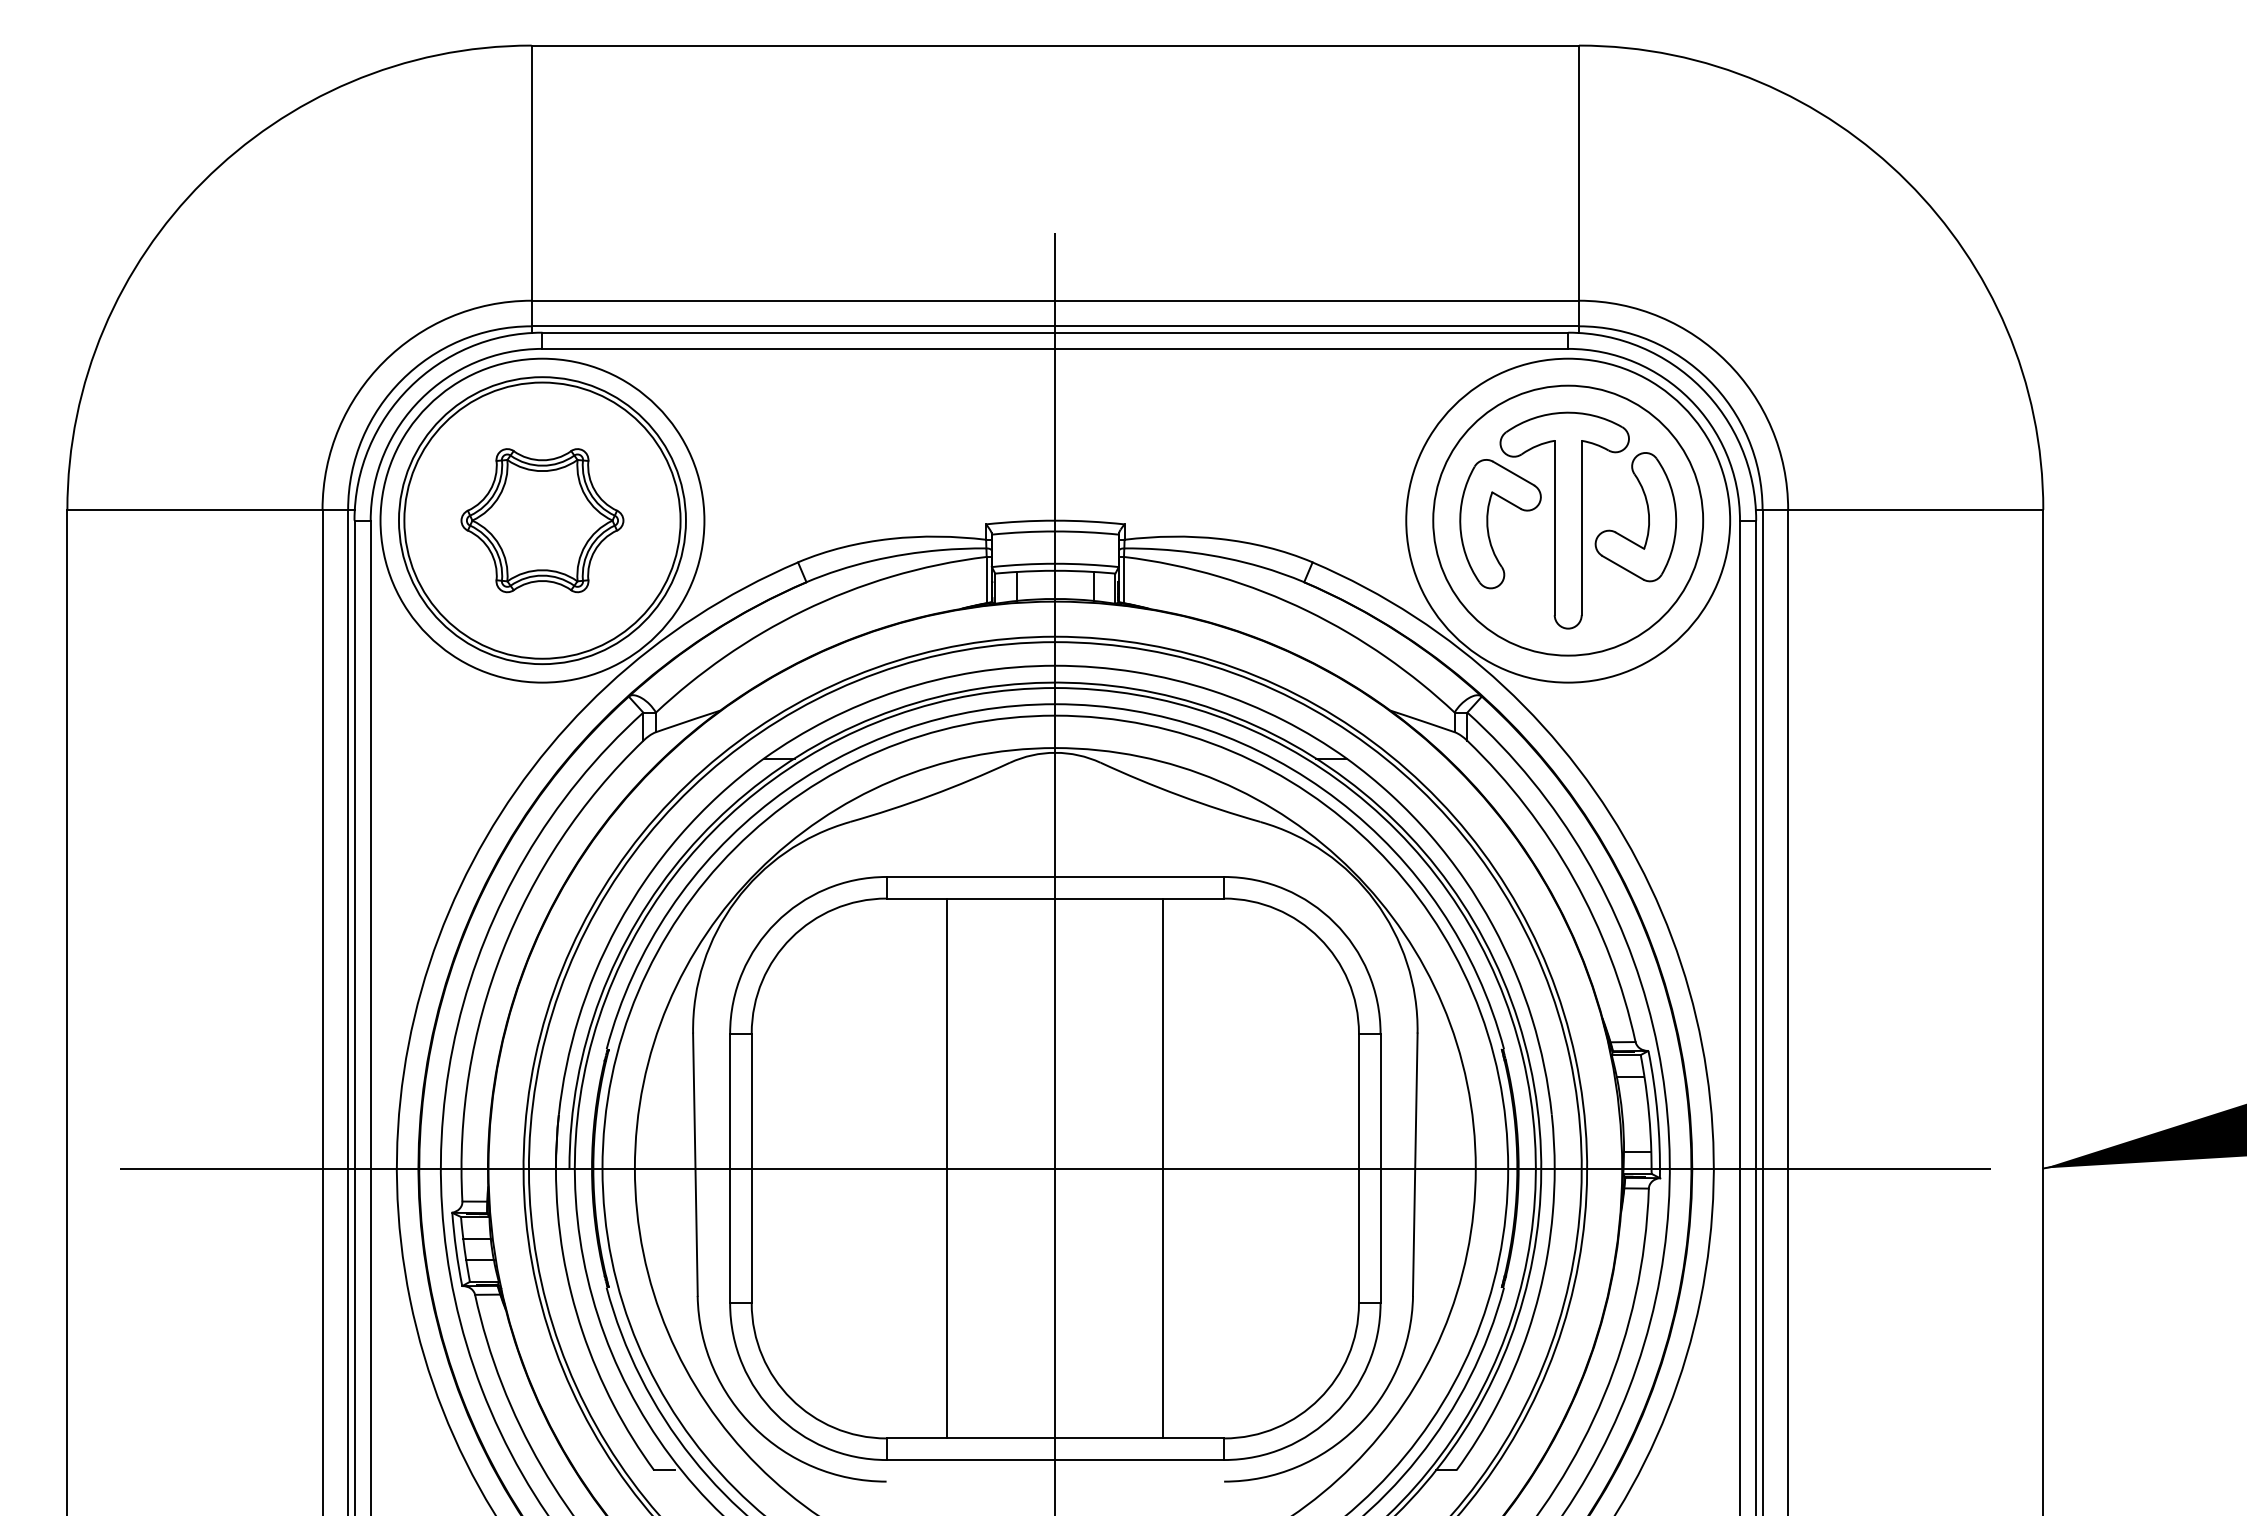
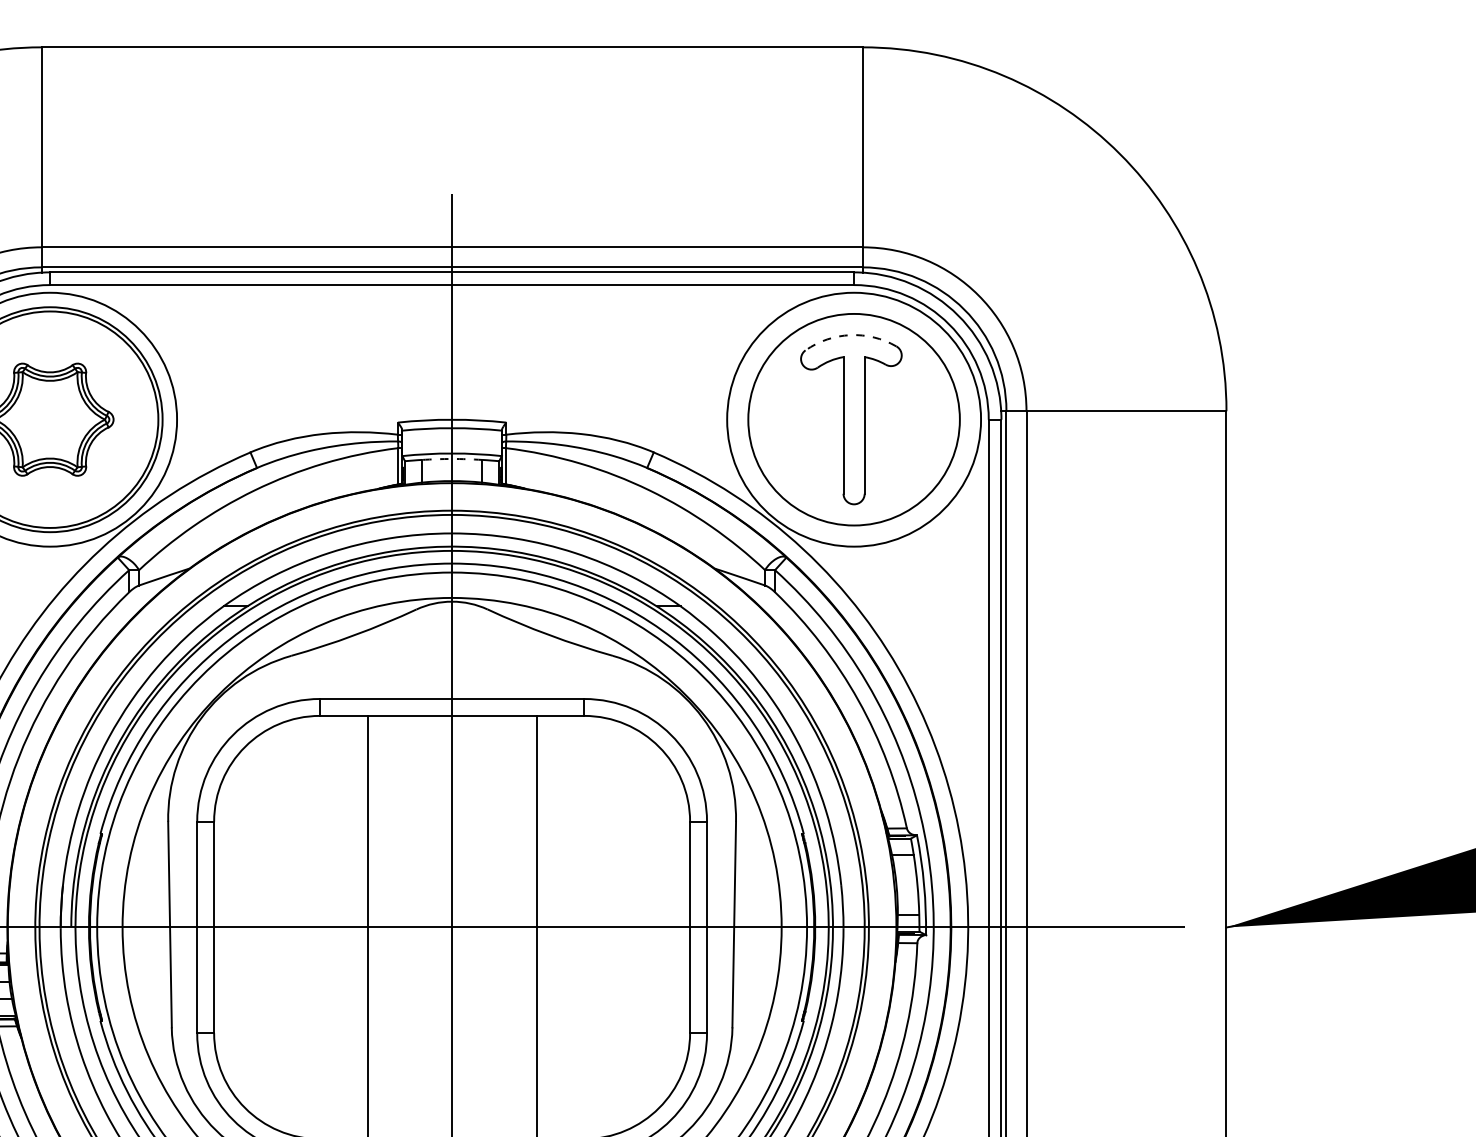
arc: (1563, 412) -> (850, 334), solid -> dashed
part: (1647, 512) -> (916, 413), removed
part: (1488, 524) -> (791, 422), removed
arc: (1055, 570) -> (452, 458), solid -> dashed

